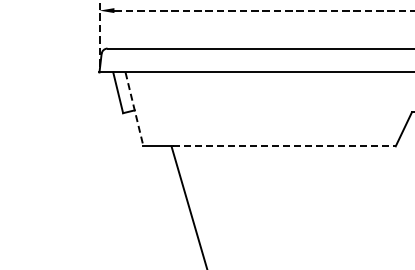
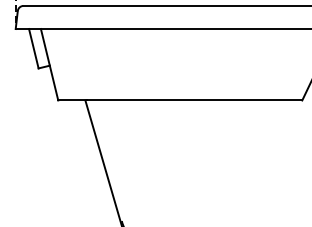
line: (134, 109) -> (49, 64), dashed -> solid
line: (285, 146) -> (195, 100), dashed -> solid

